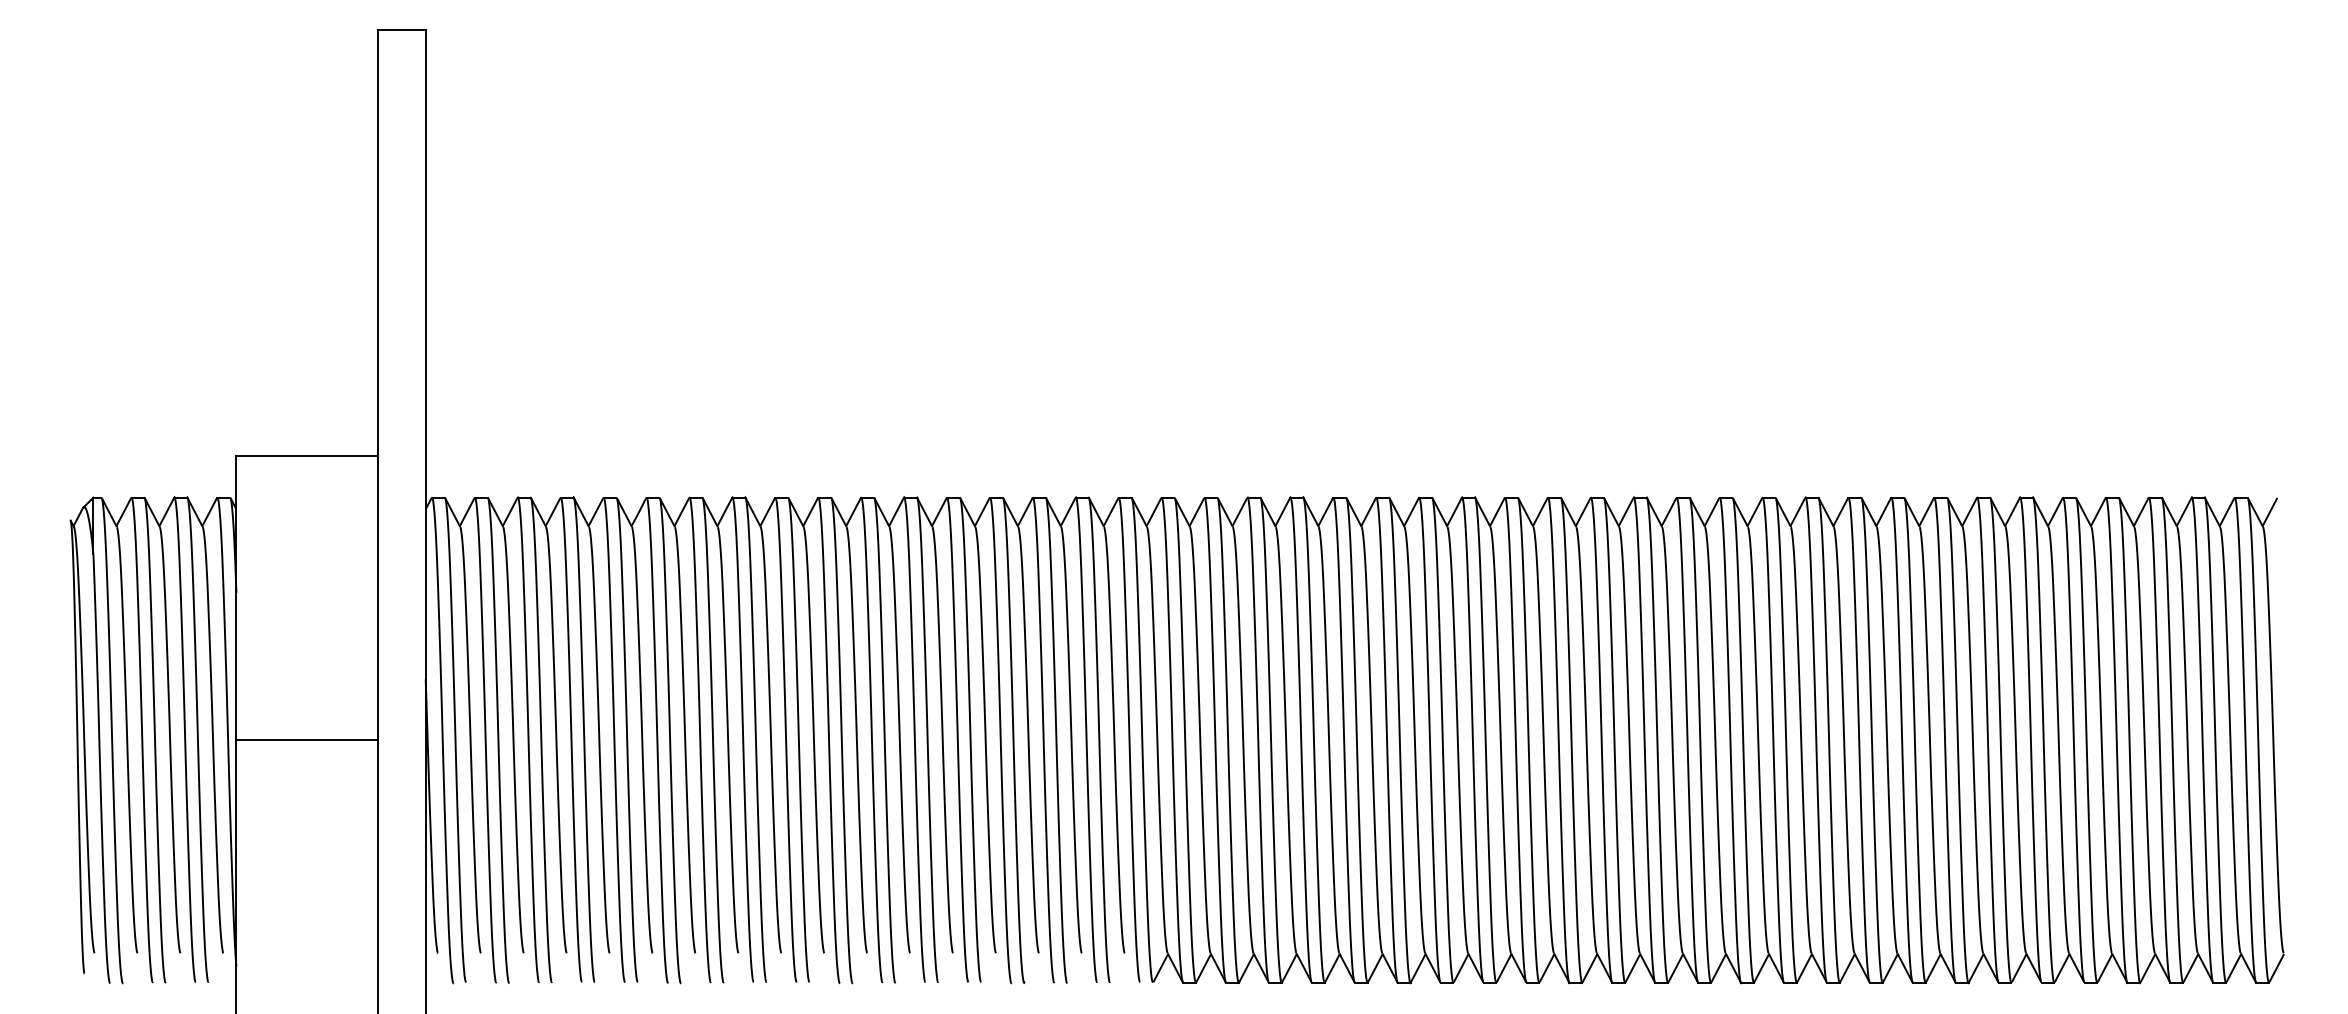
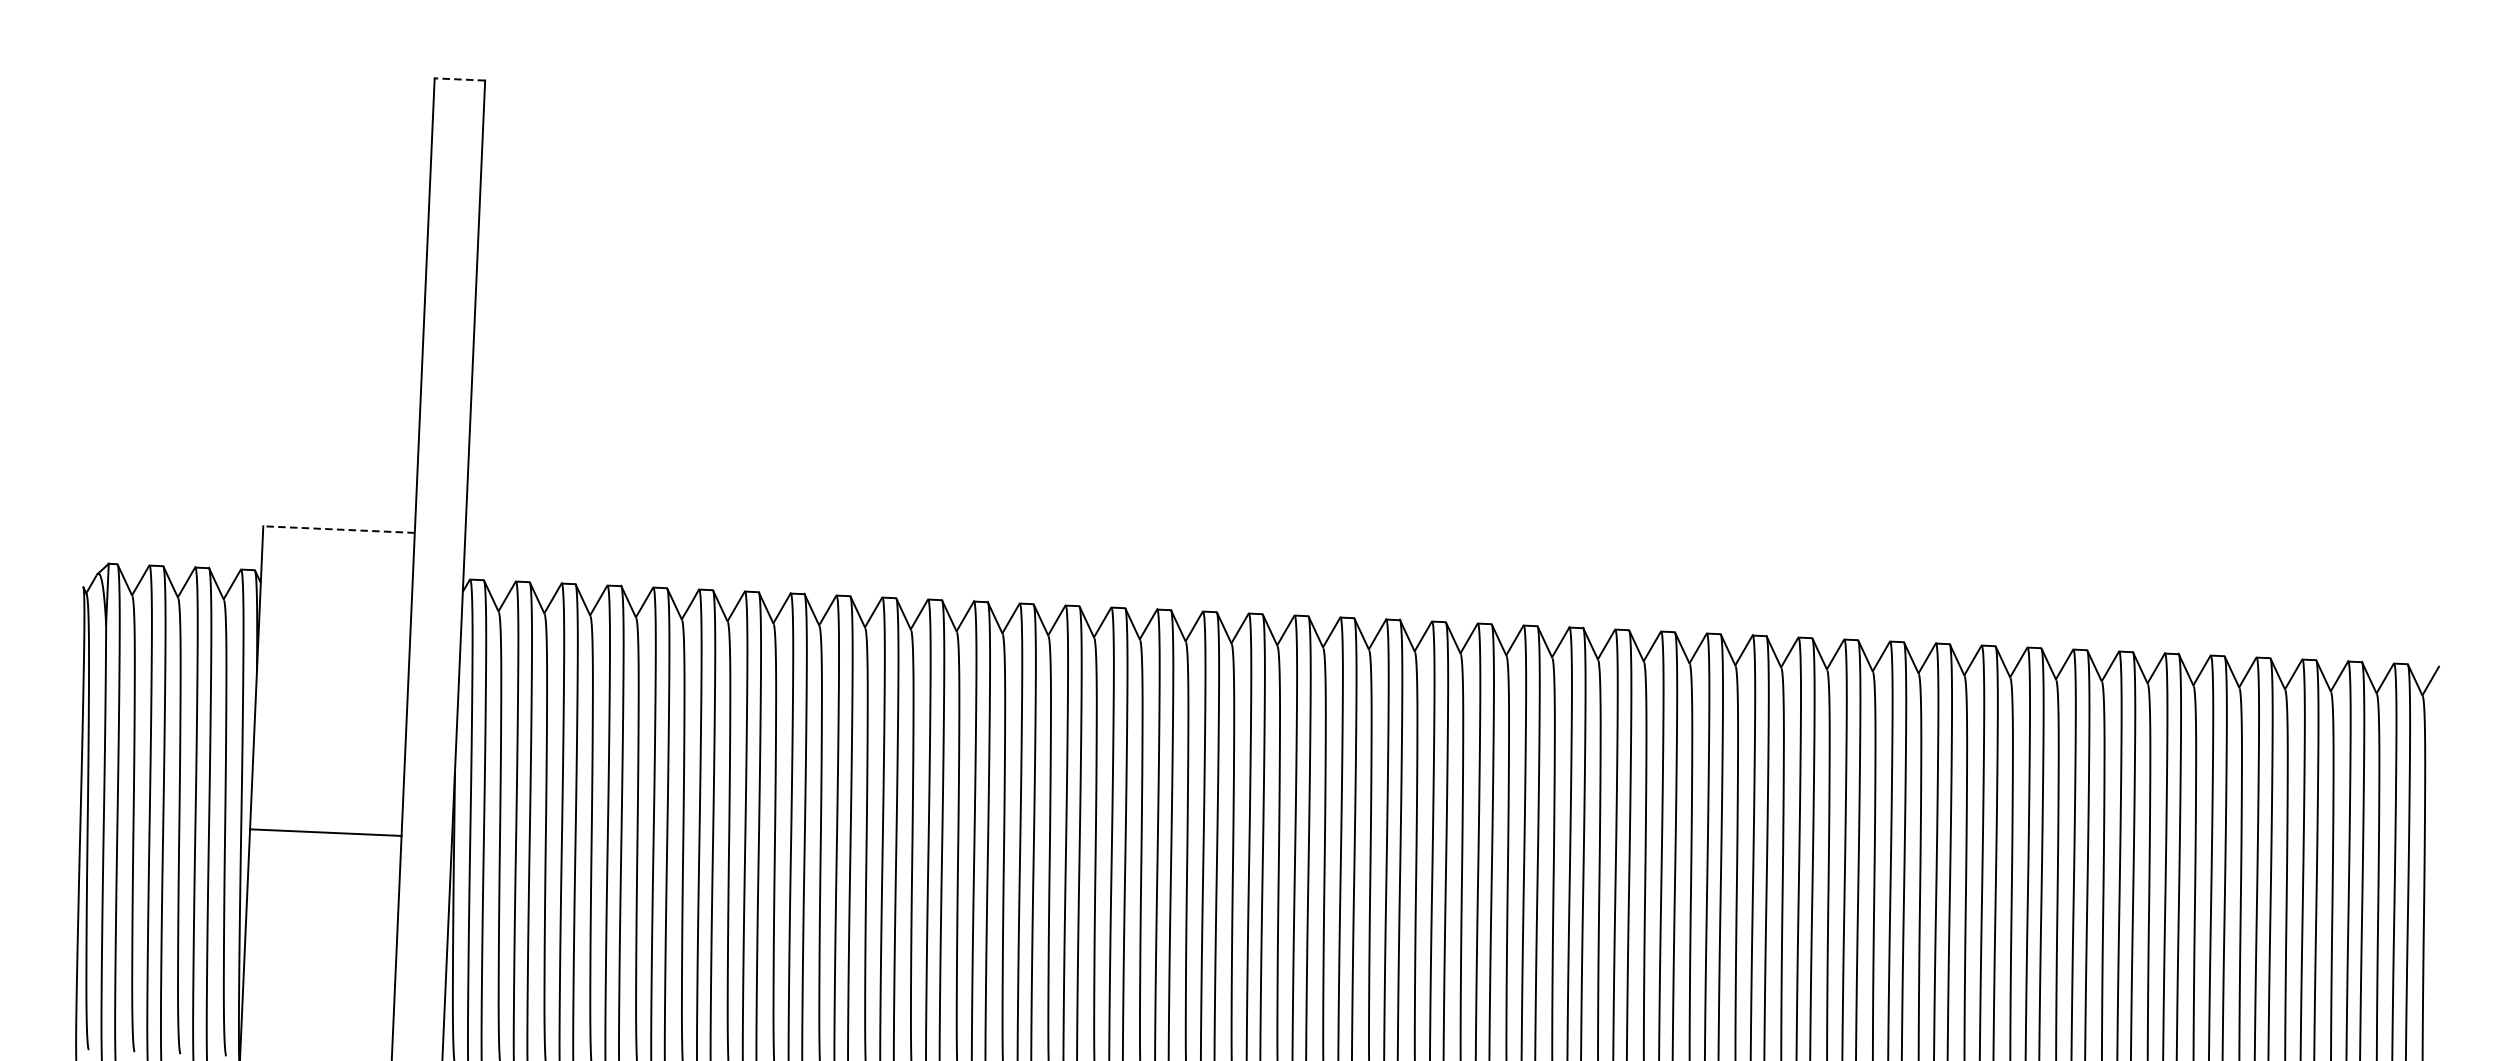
line: (402, 30) -> (460, 79), solid -> dashed
line: (307, 456) -> (339, 529), solid -> dashed

